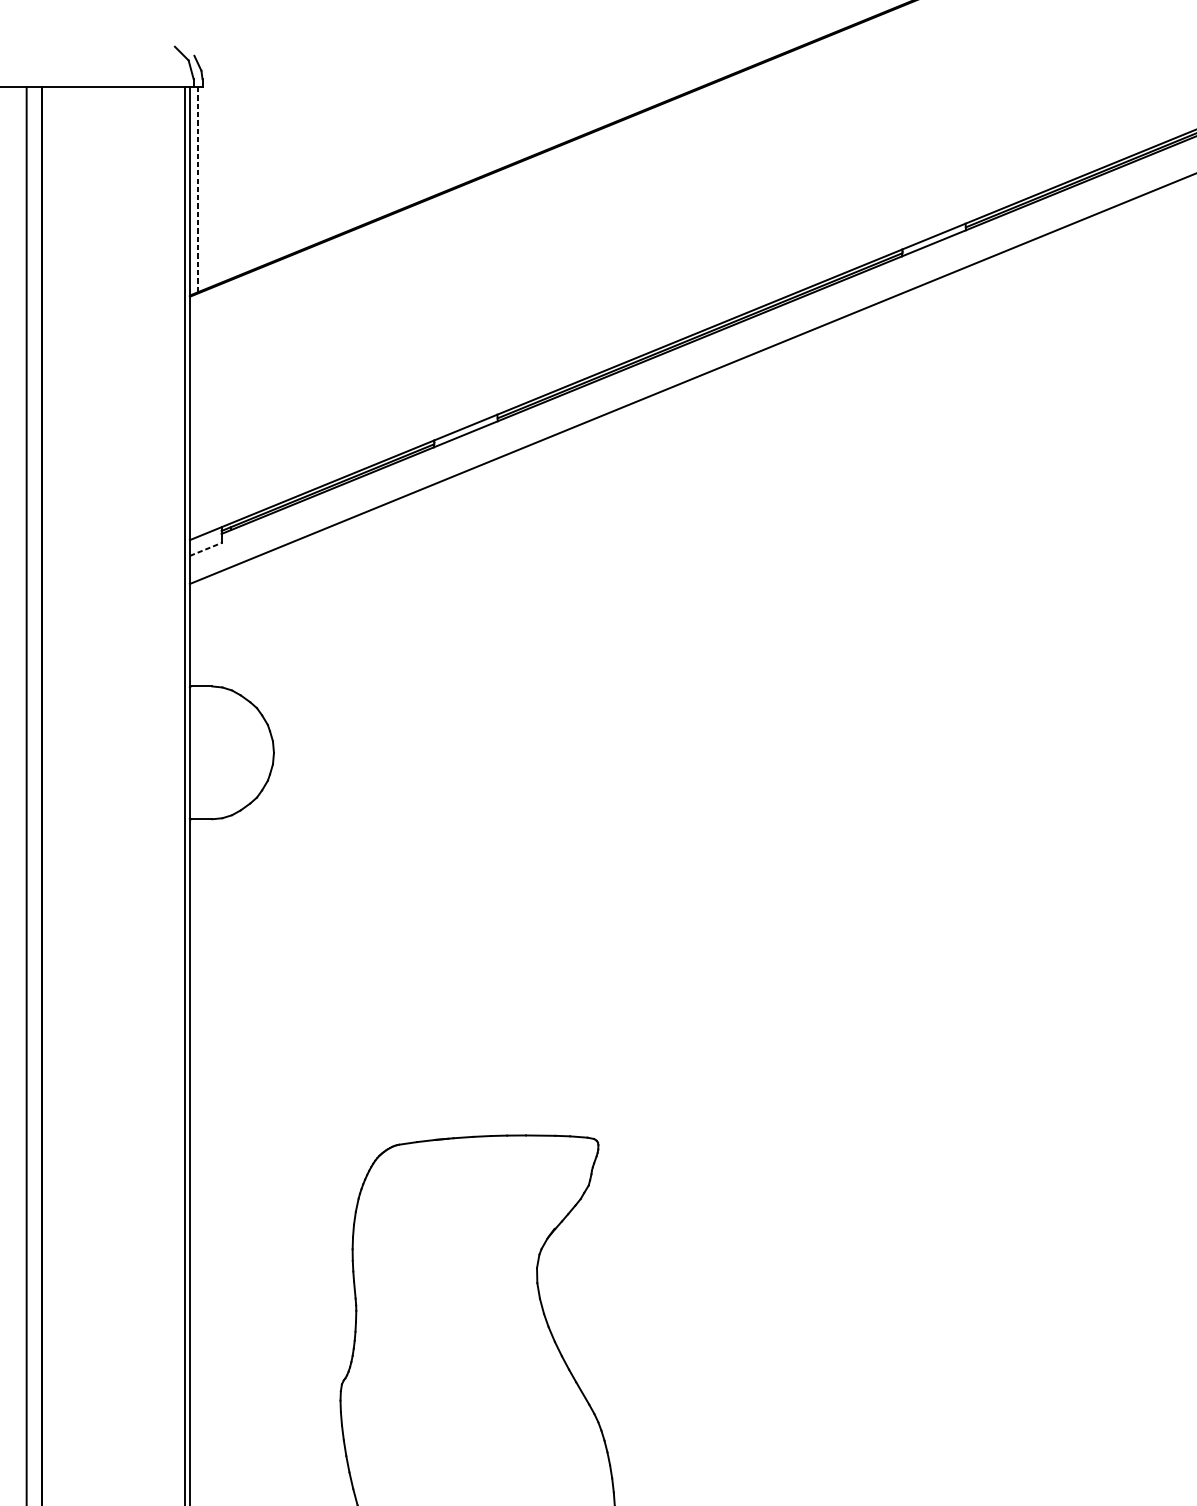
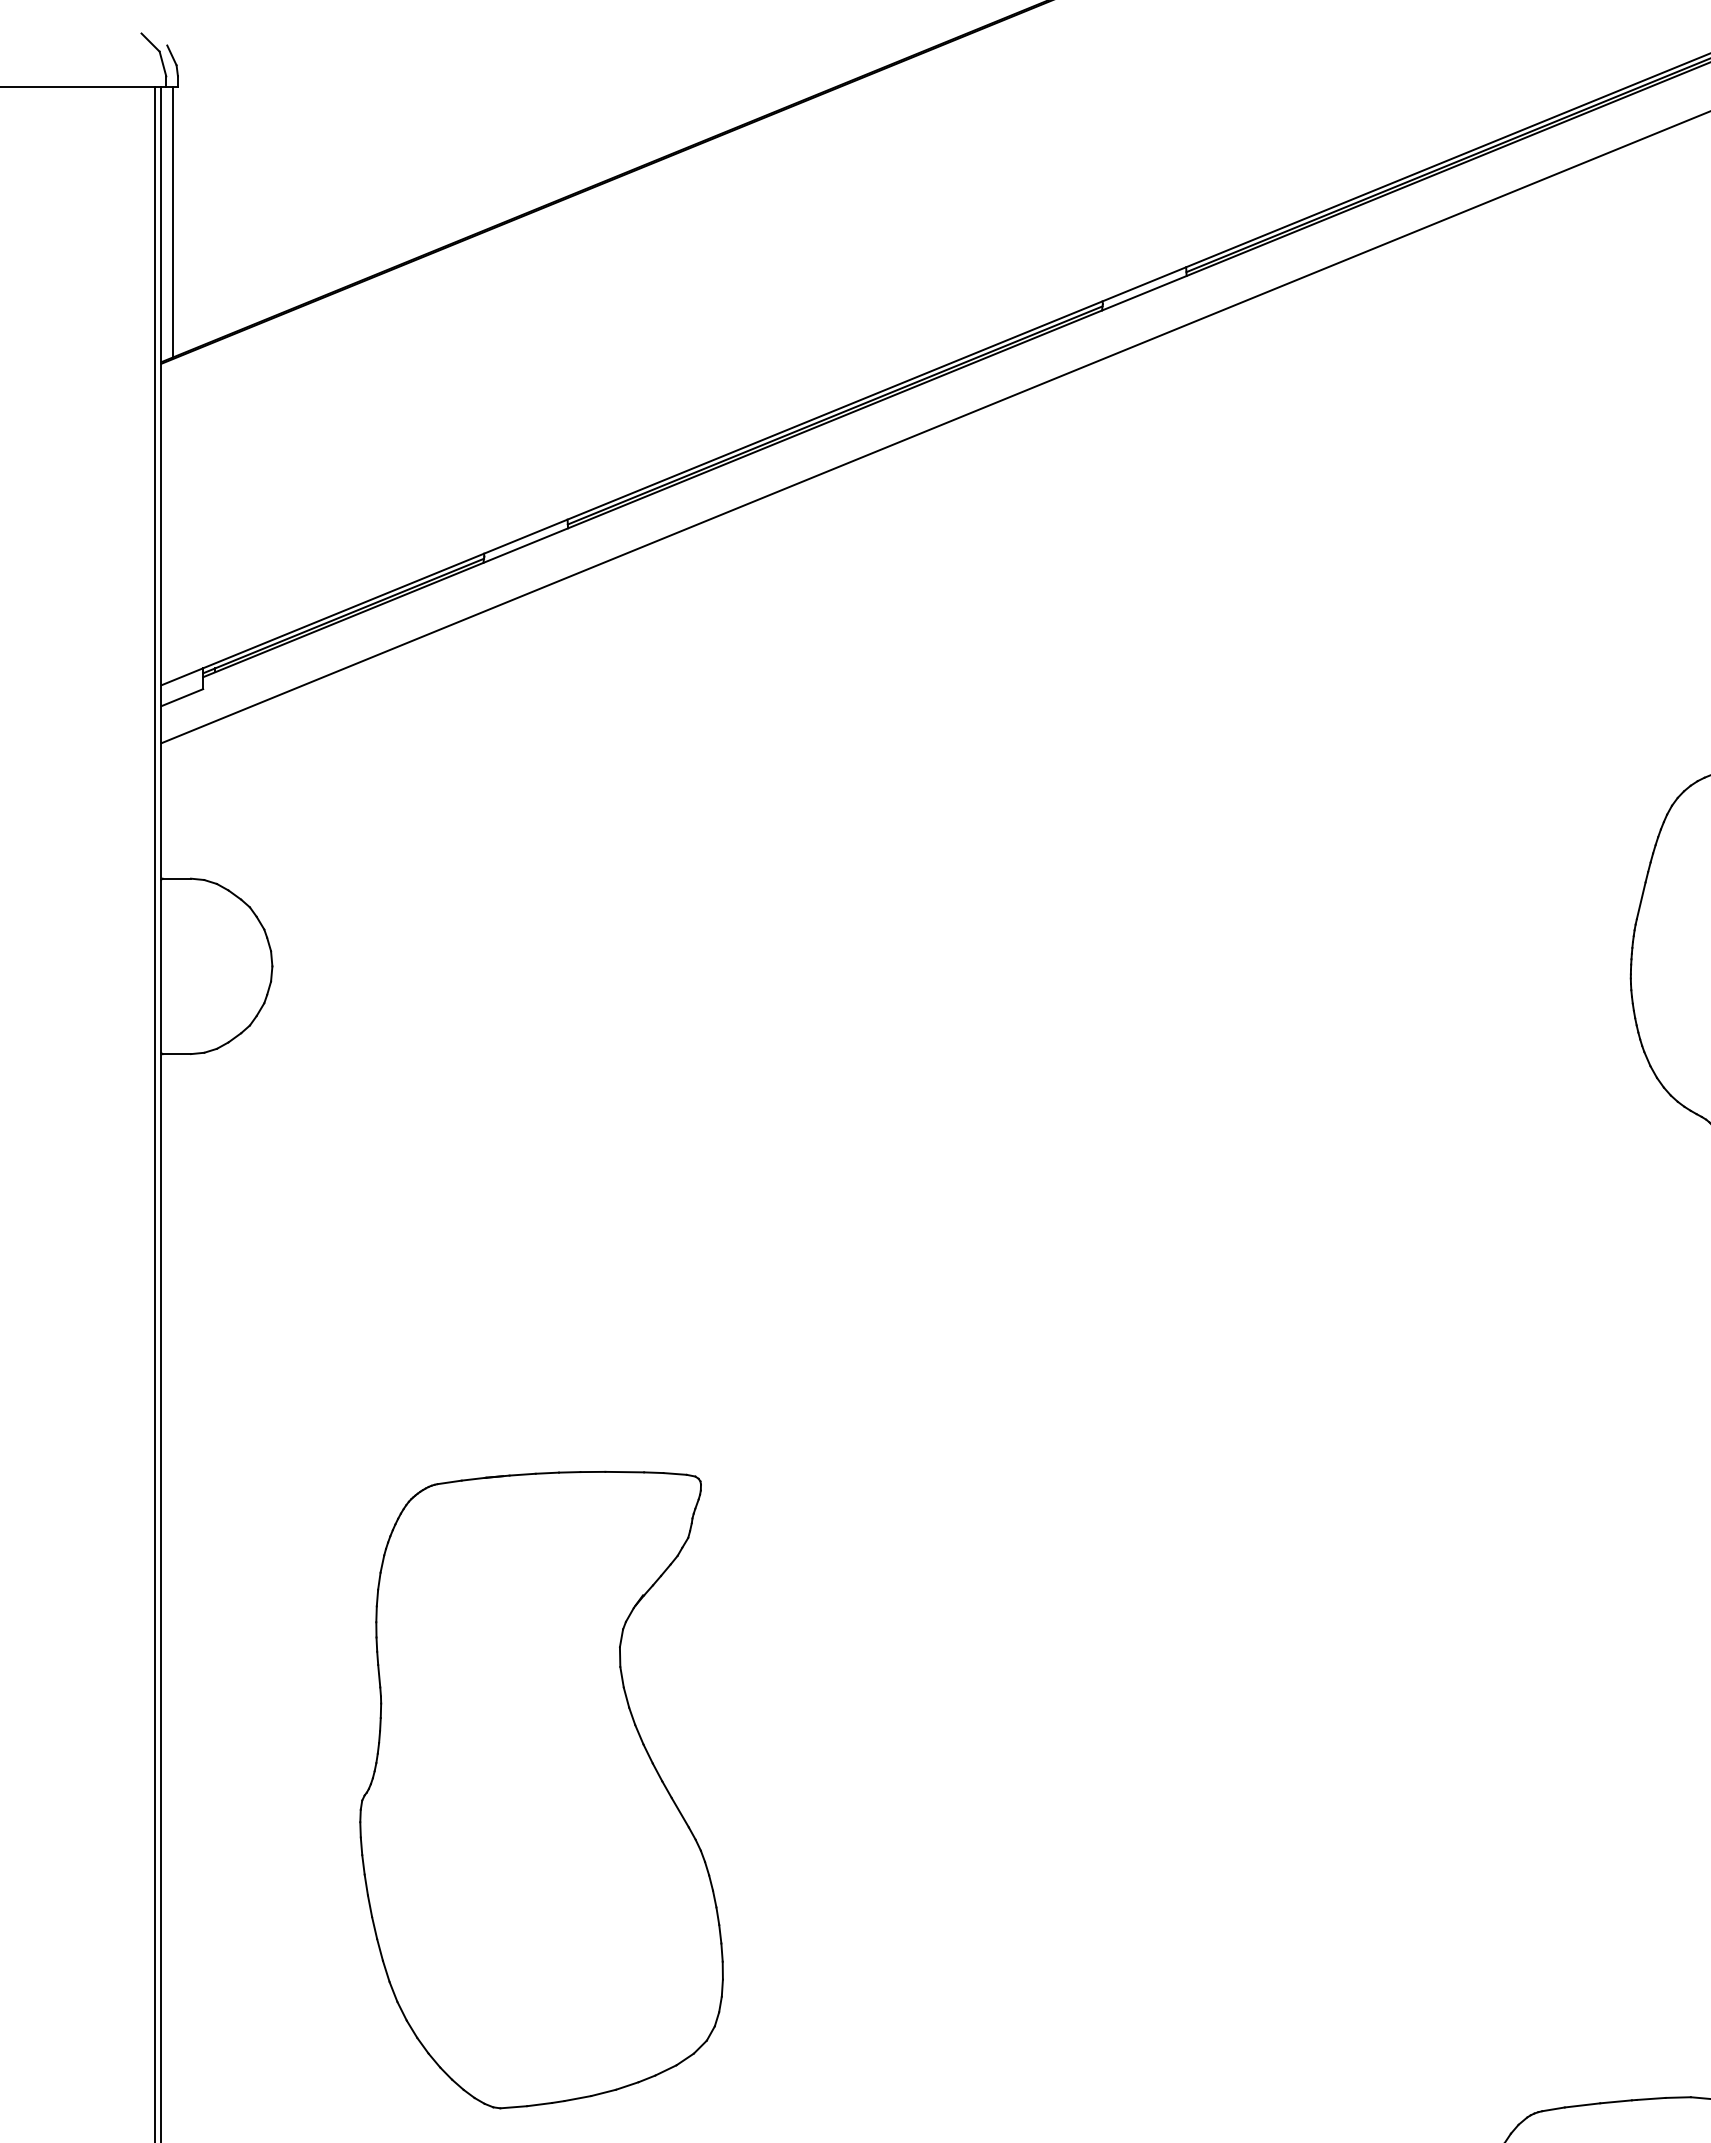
line: (198, 189) -> (172, 221), dashed -> solid
line: (205, 549) -> (182, 697), dashed -> solid

